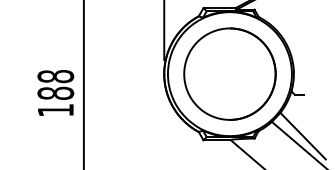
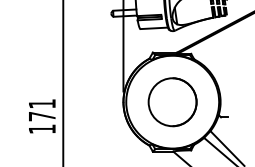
circle: (229, 74) -> (172, 102), size x0.7
text: (54, 85) -> (41, 110), 188 -> 171

